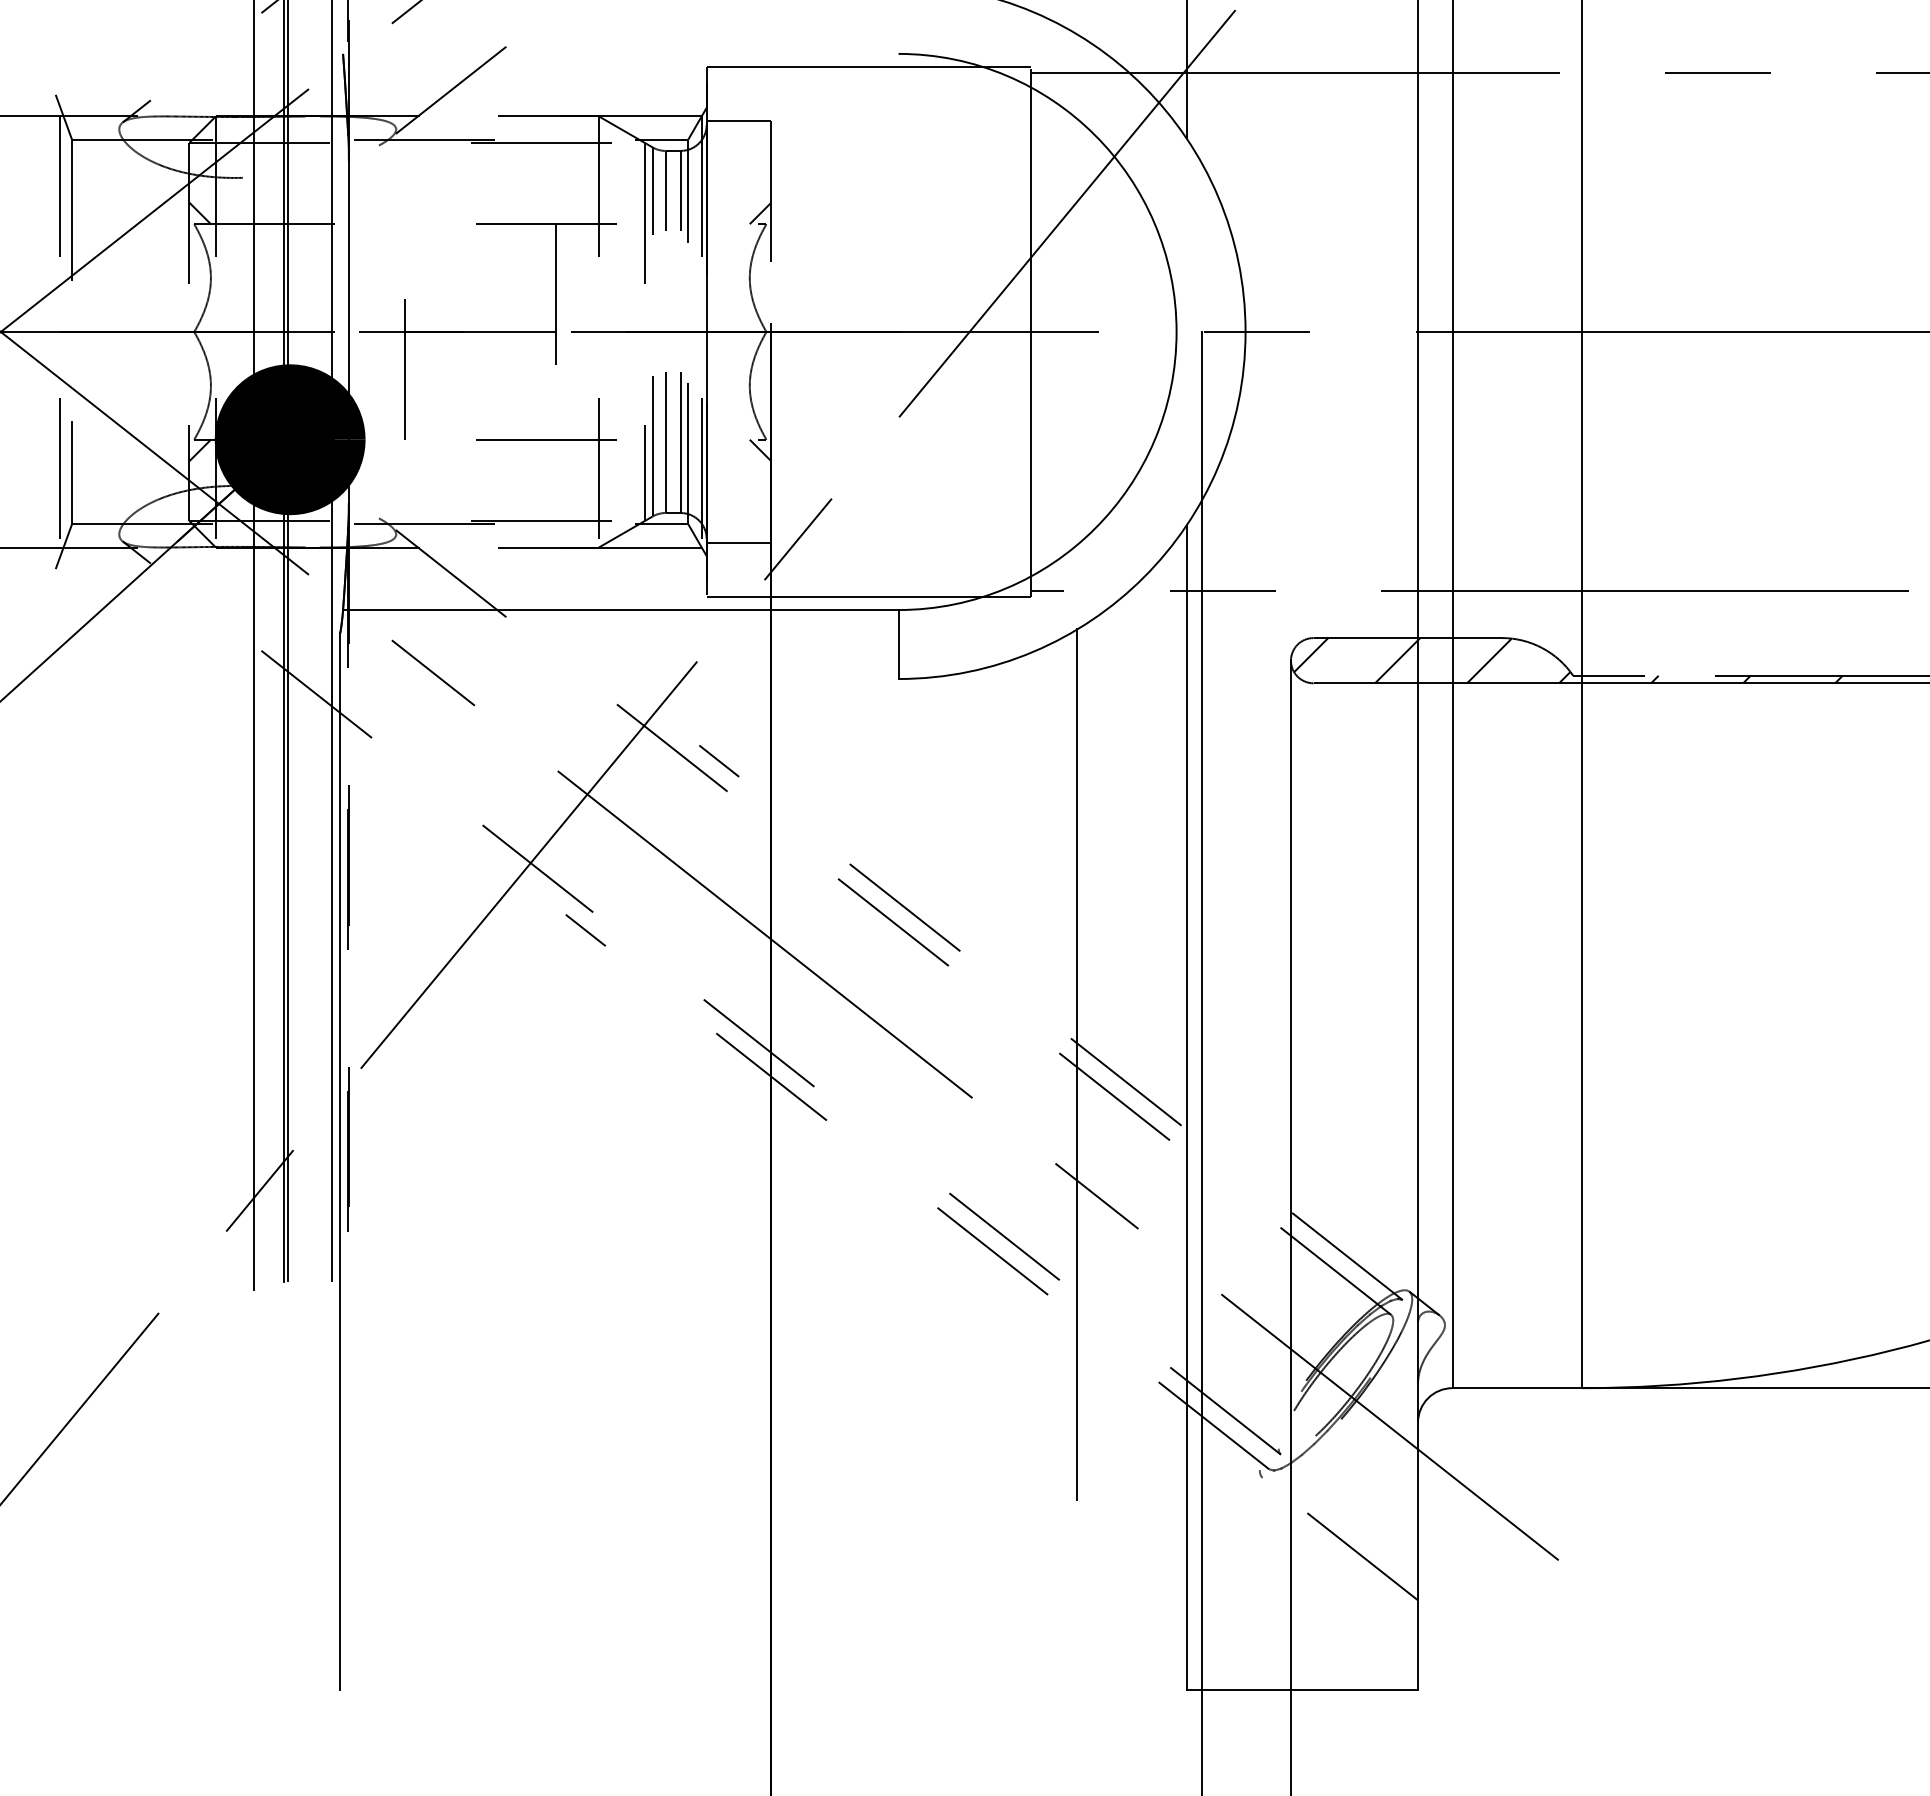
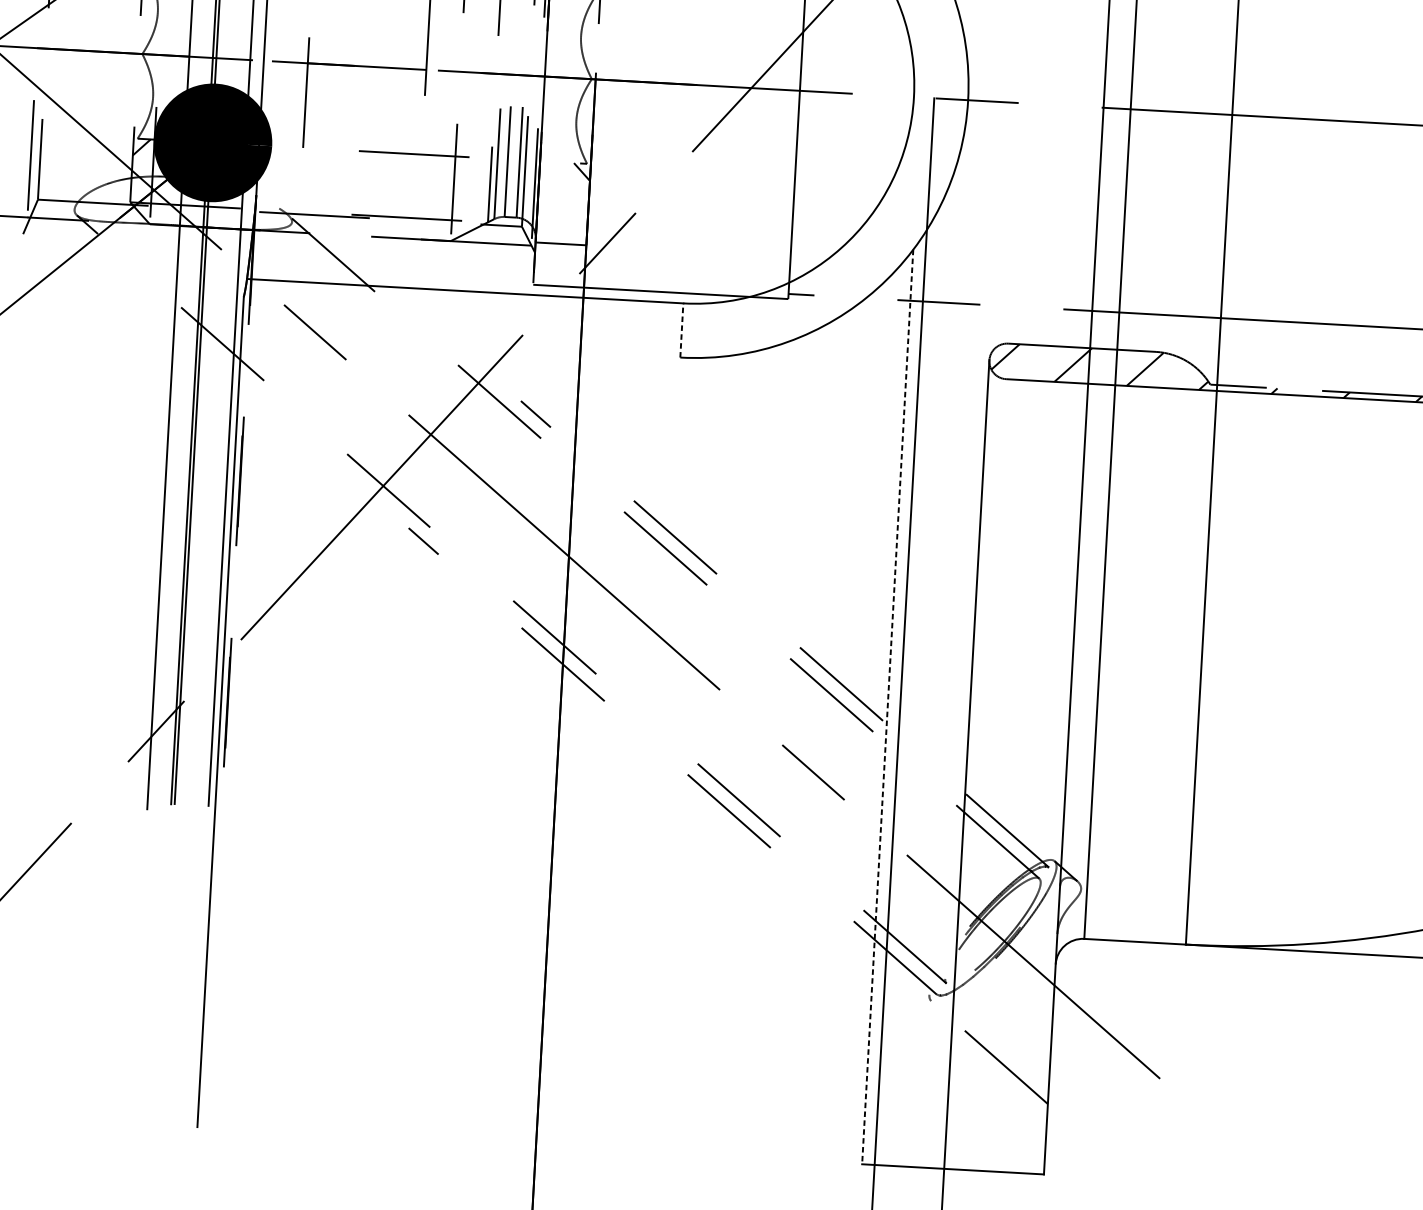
line: (898, 644) -> (681, 330), solid -> dashed
line: (1077, 1064) -> (803, 668), removed
line: (1186, 1108) -> (887, 707), solid -> dashed

